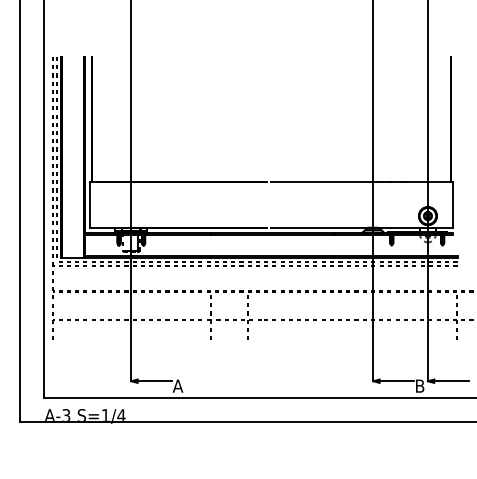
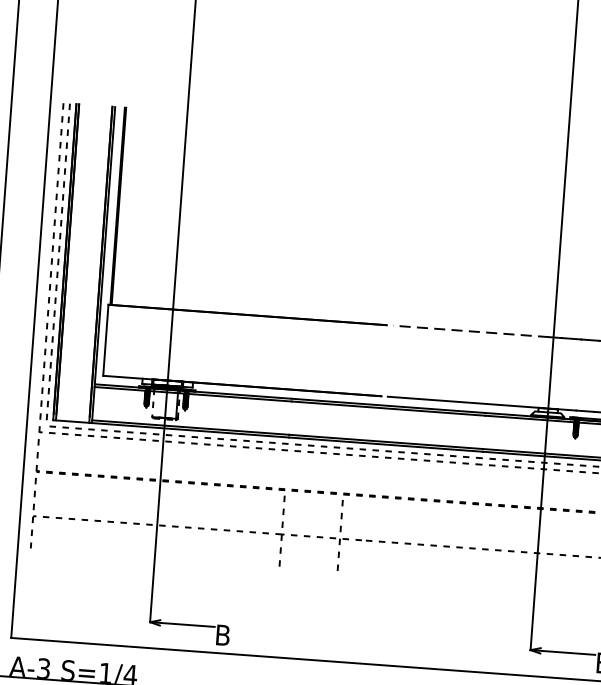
line: (320, 182) -> (470, 331), solid -> dashed
text: (177, 385) -> (222, 634), A -> B

